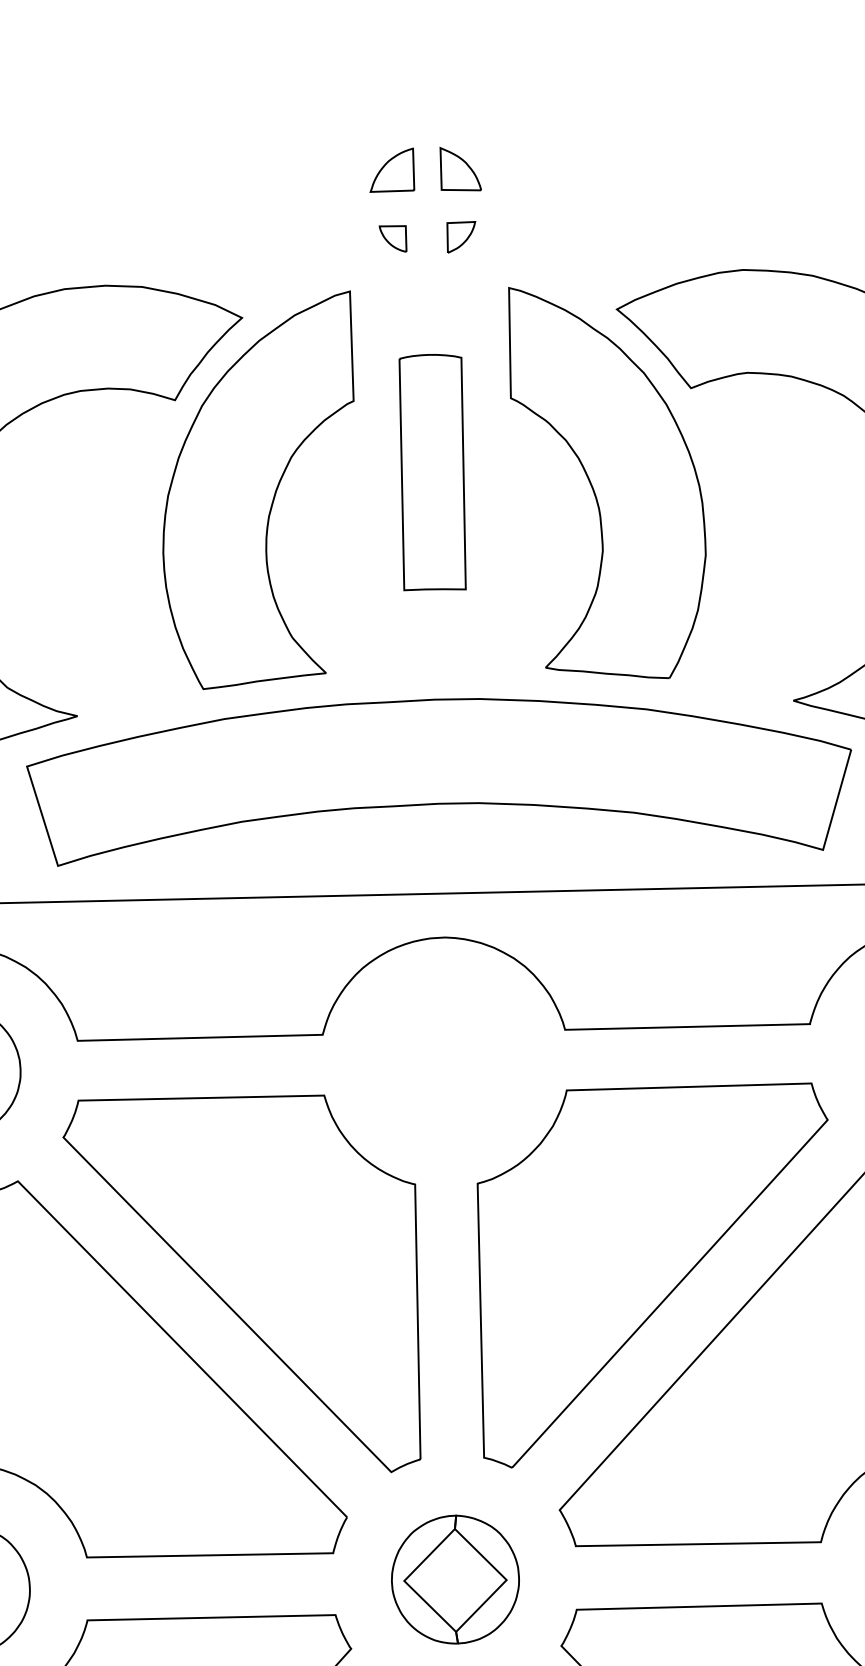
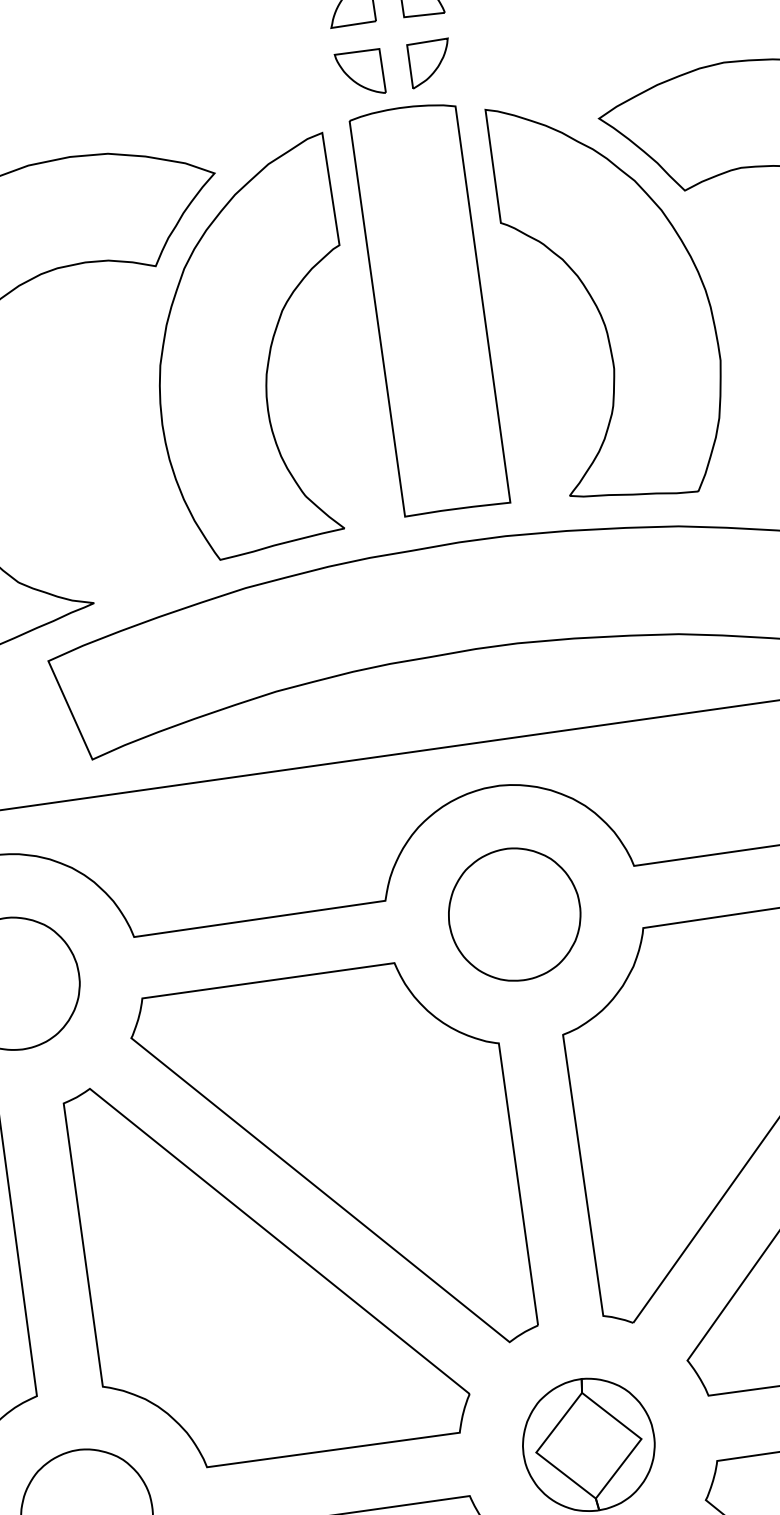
part: (461, 237) -> (430, 63), size x1.43
part: (392, 238) -> (359, 73), size x1.67
part: (432, 472) -> (429, 308), size x1.67
part: (444, 1062) -> (514, 914), added

